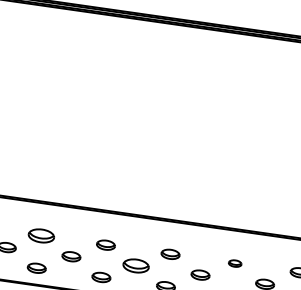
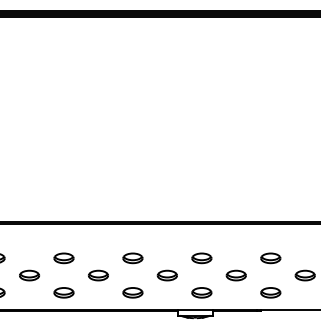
part: (40, 236) -> (63, 258), size x0.71
part: (234, 263) -> (270, 258), size x1.43
part: (135, 265) -> (166, 275), size x0.71

